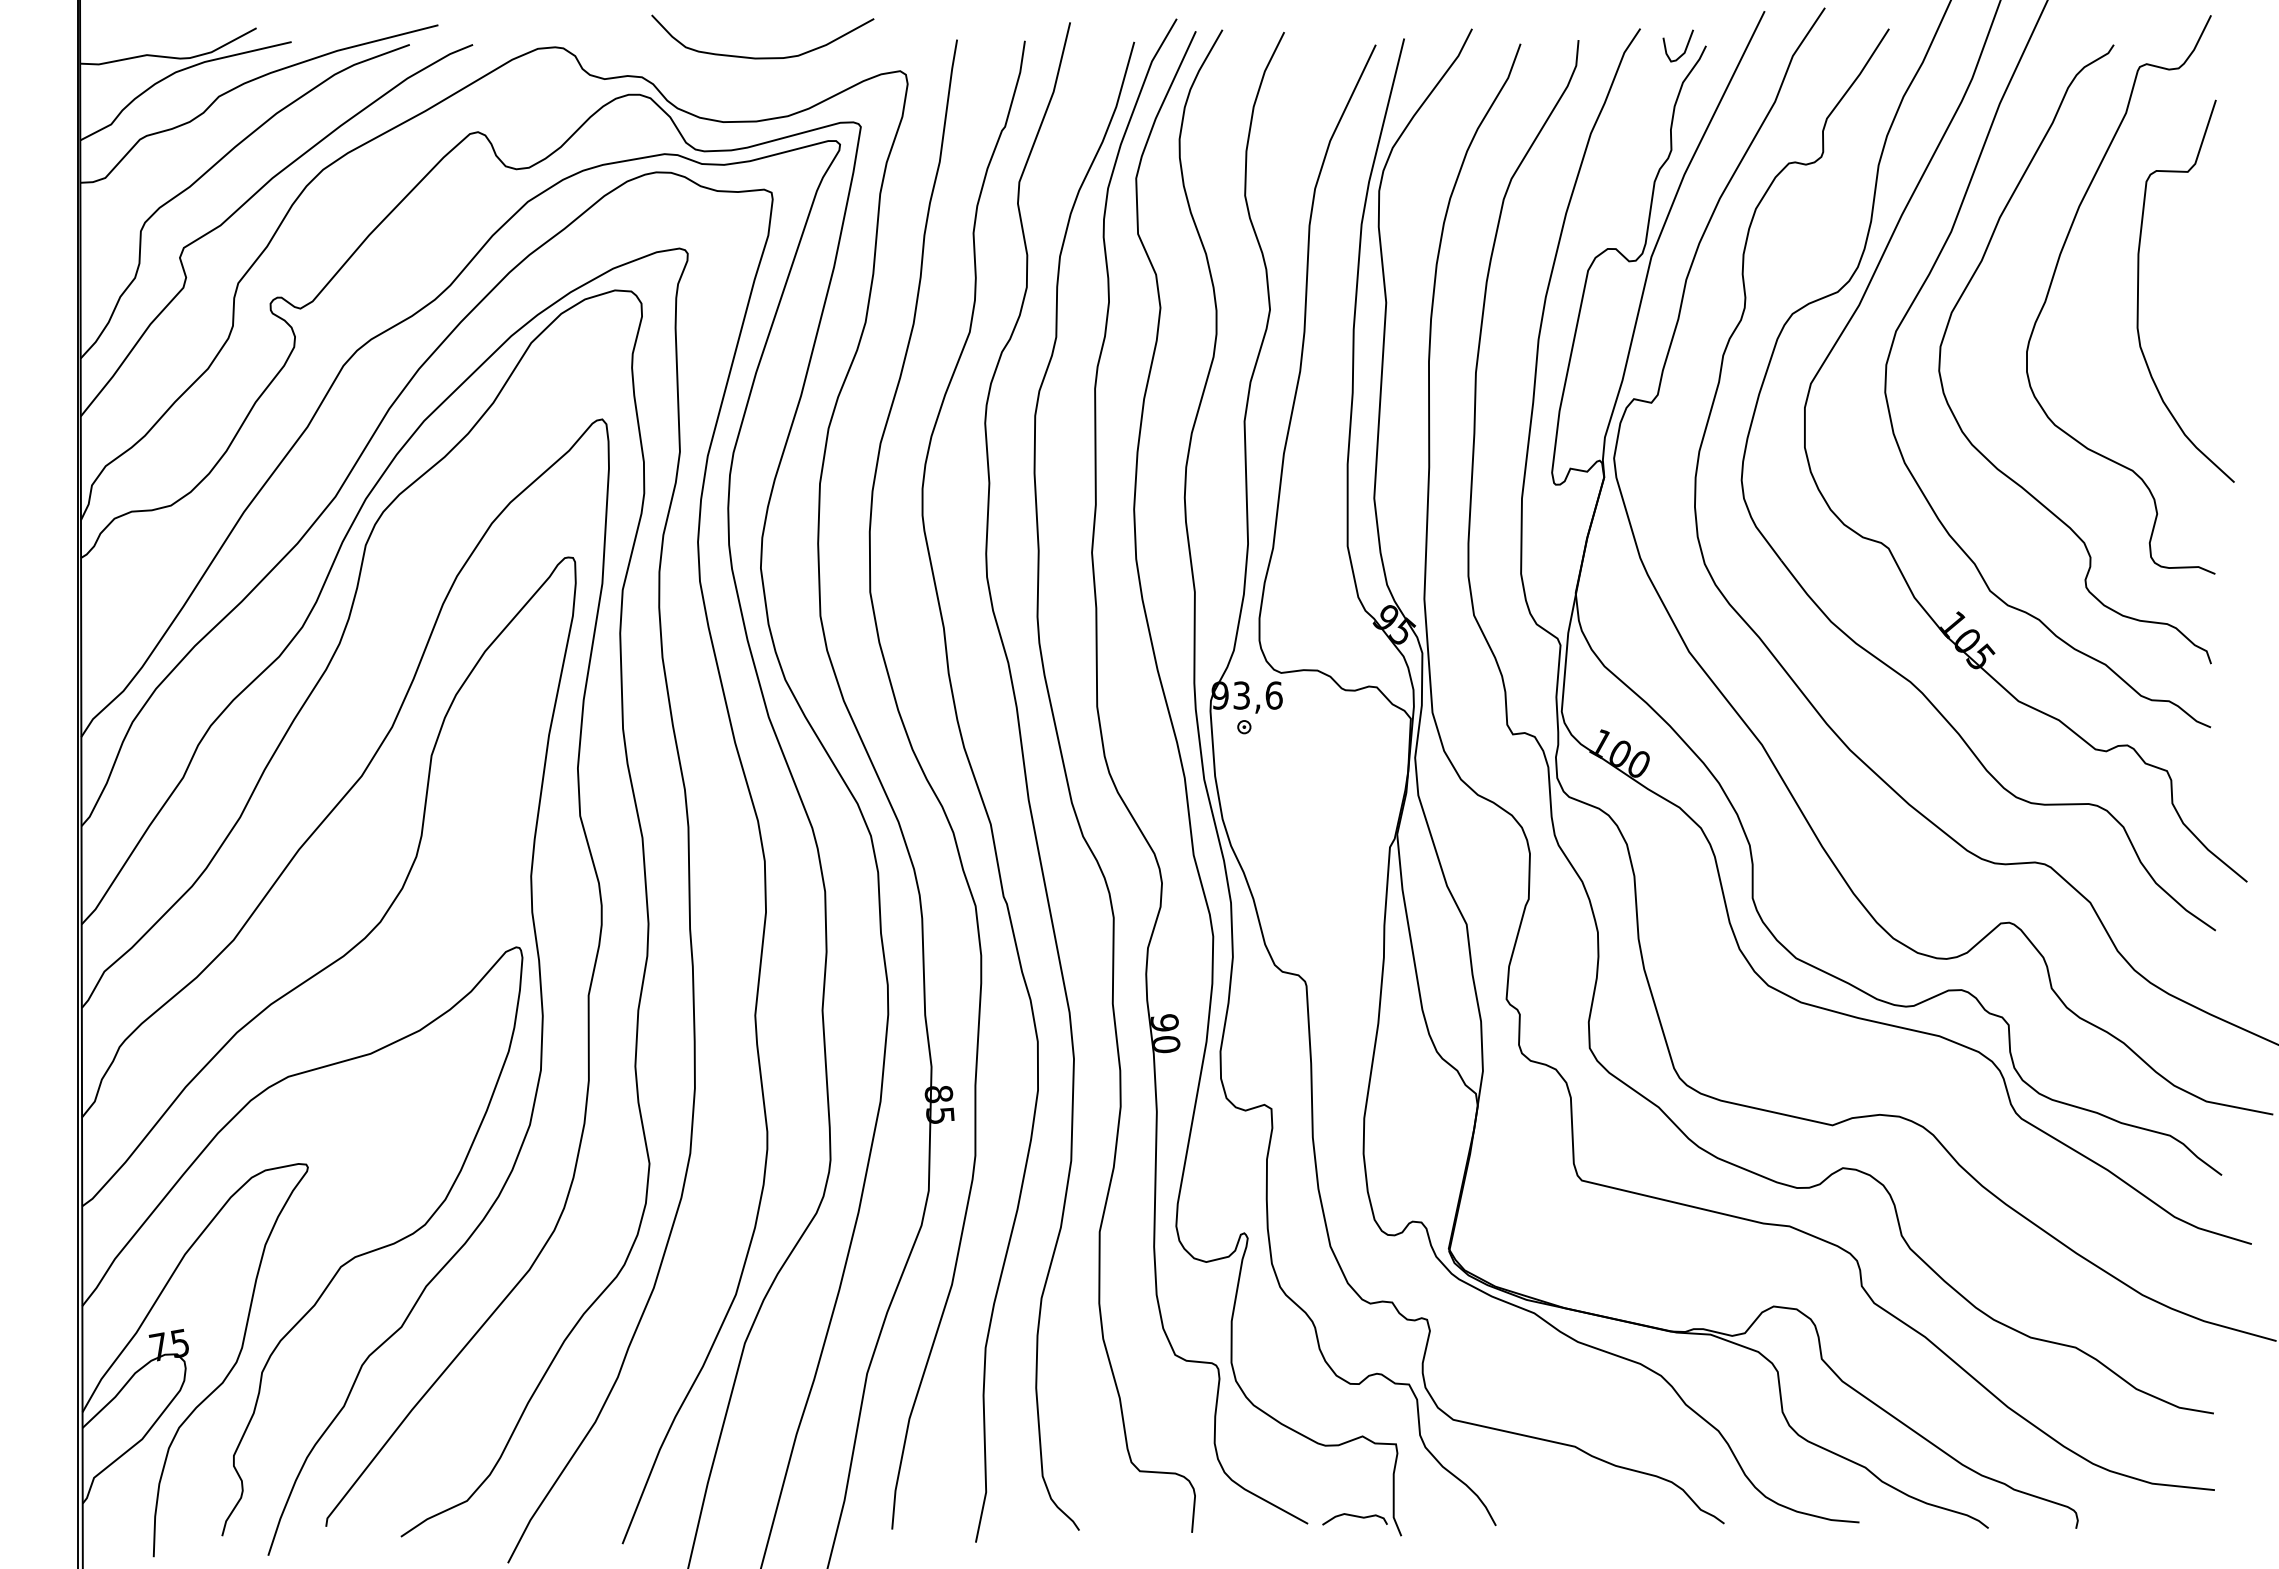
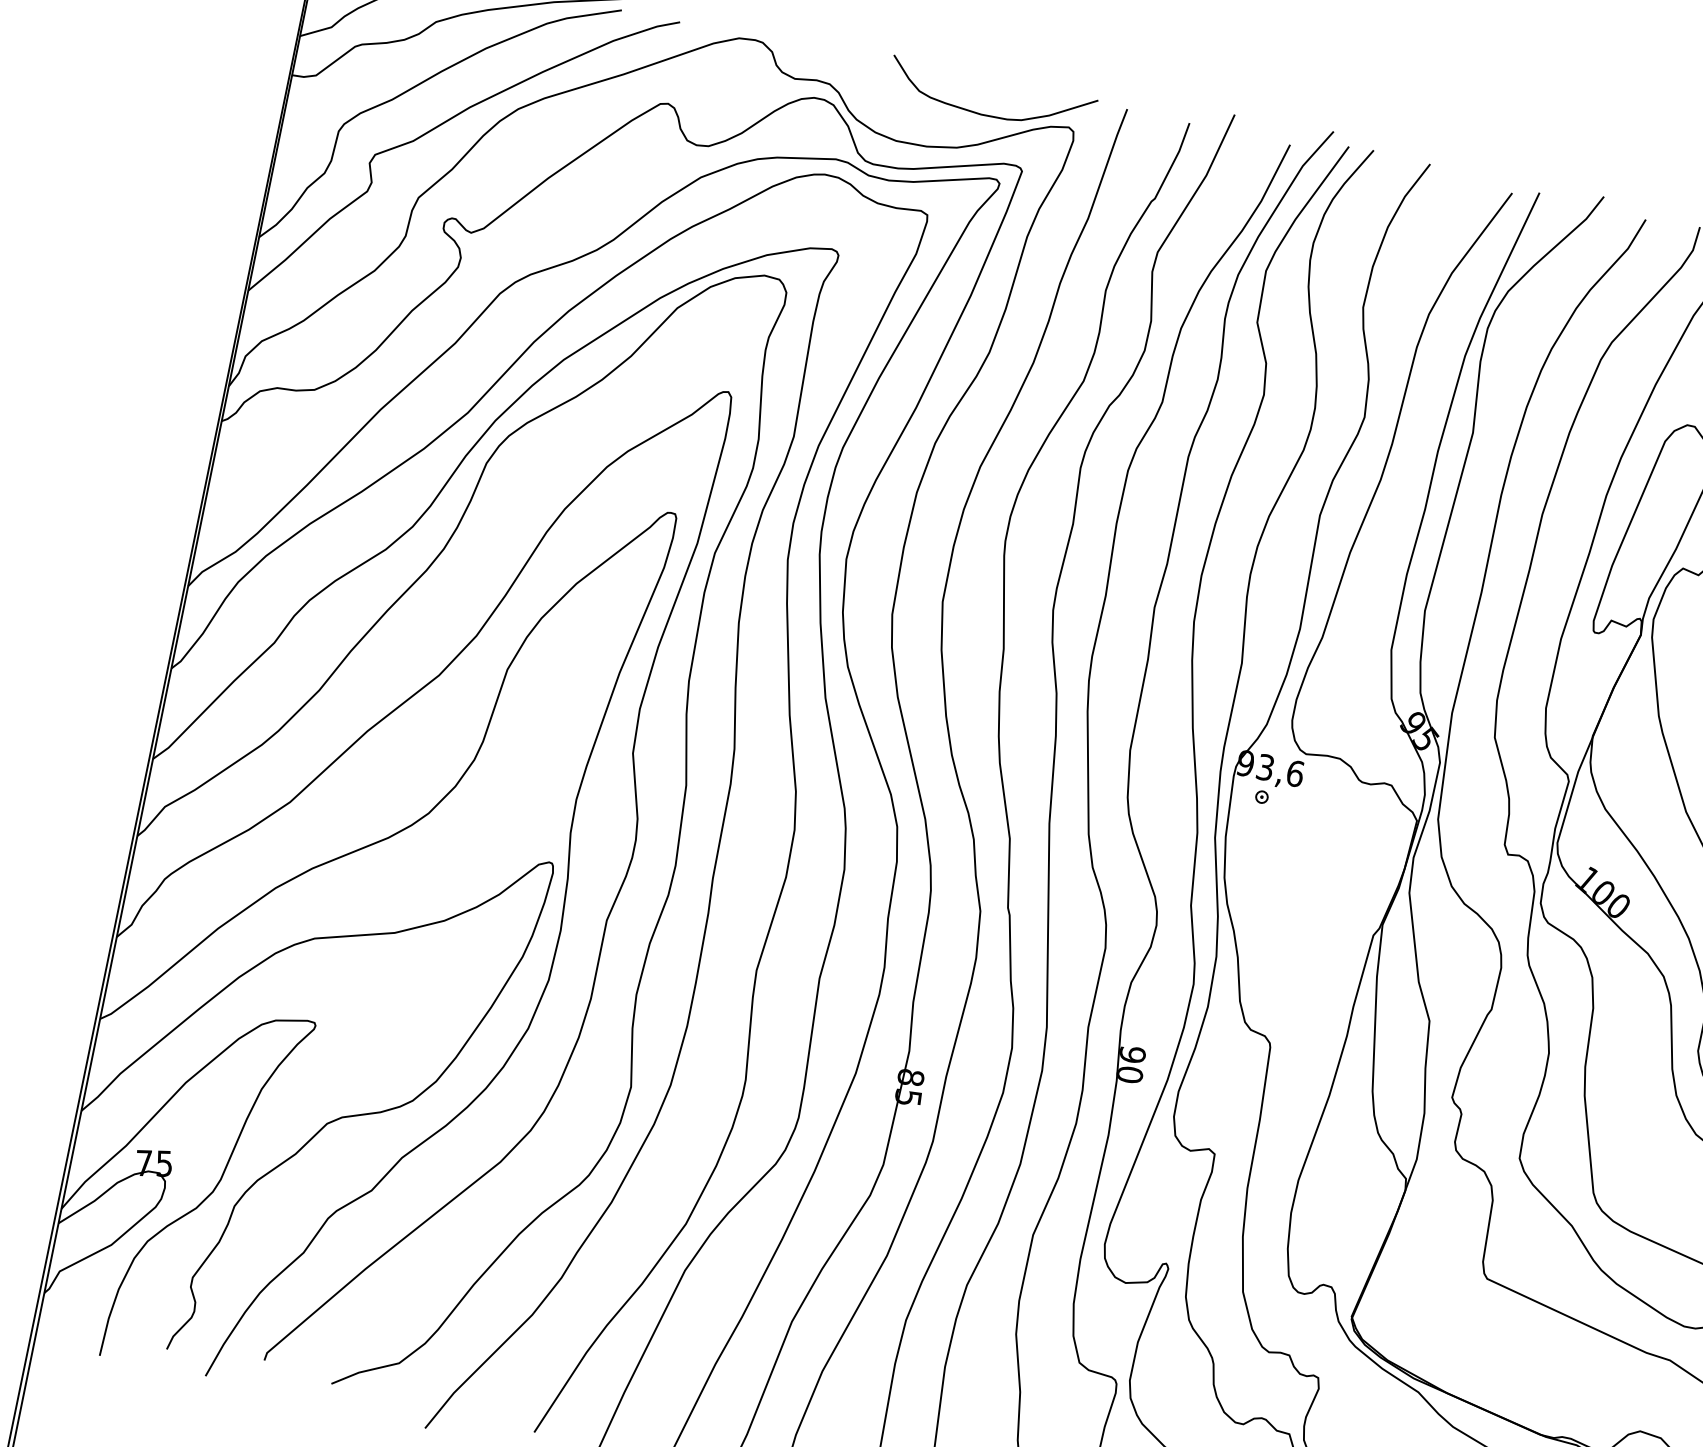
curve: (762, 57) -> (988, 115), moved

